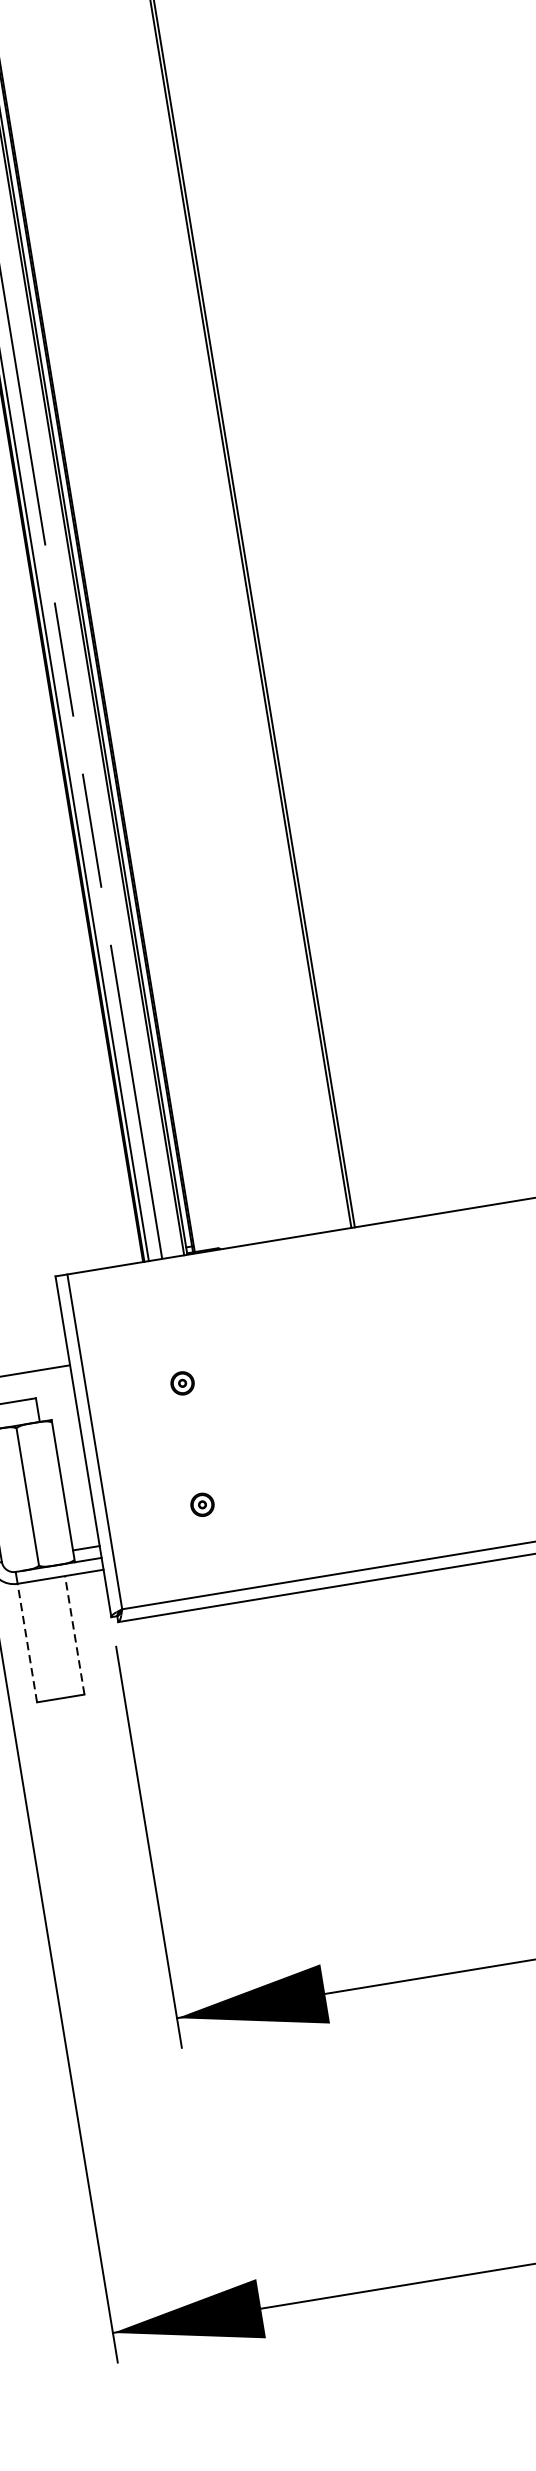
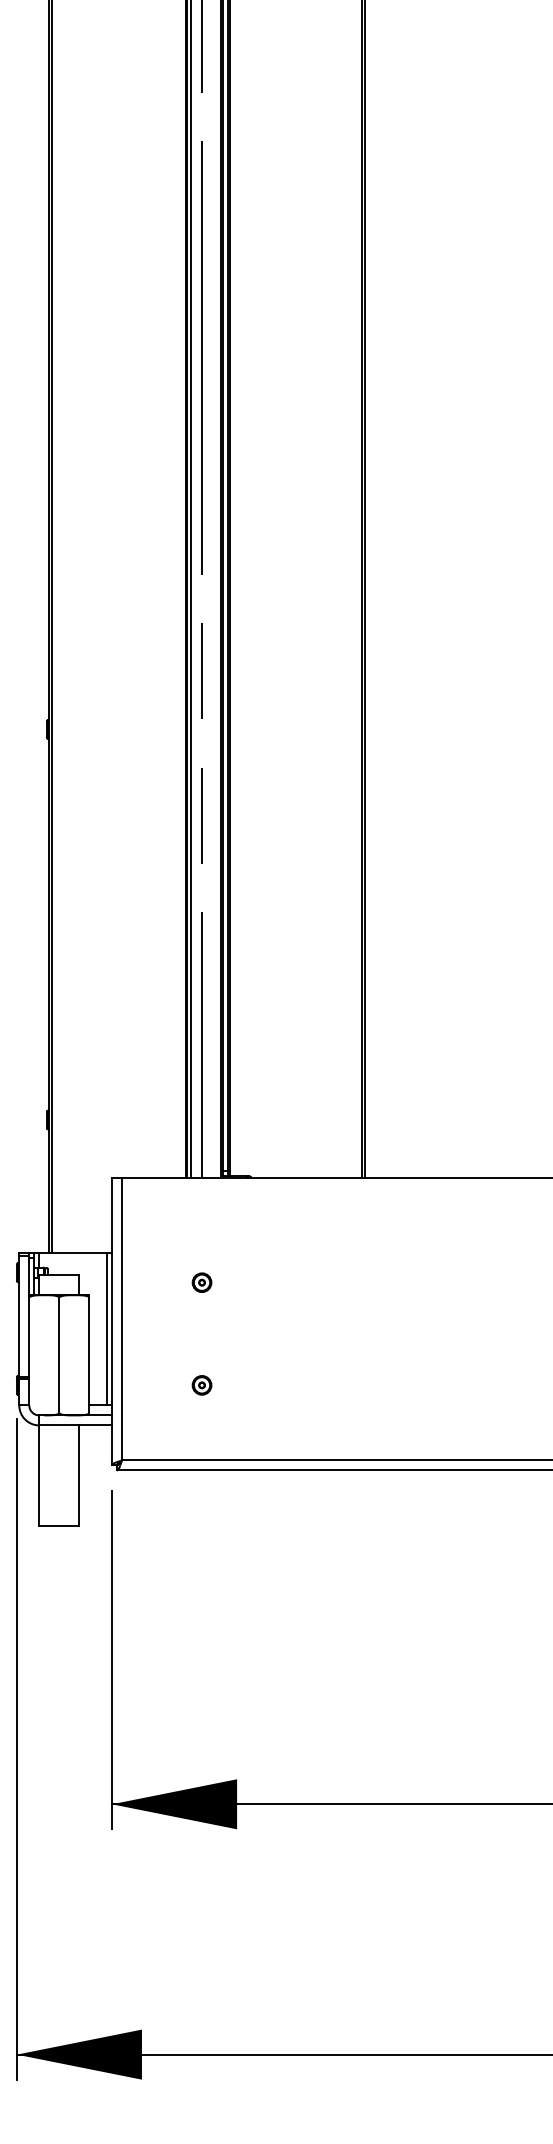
line: (78, 1456) -> (106, 1328), added
line: (74, 1635) -> (79, 1475), dashed -> solid
line: (27, 1643) -> (39, 1475), dashed -> solid

